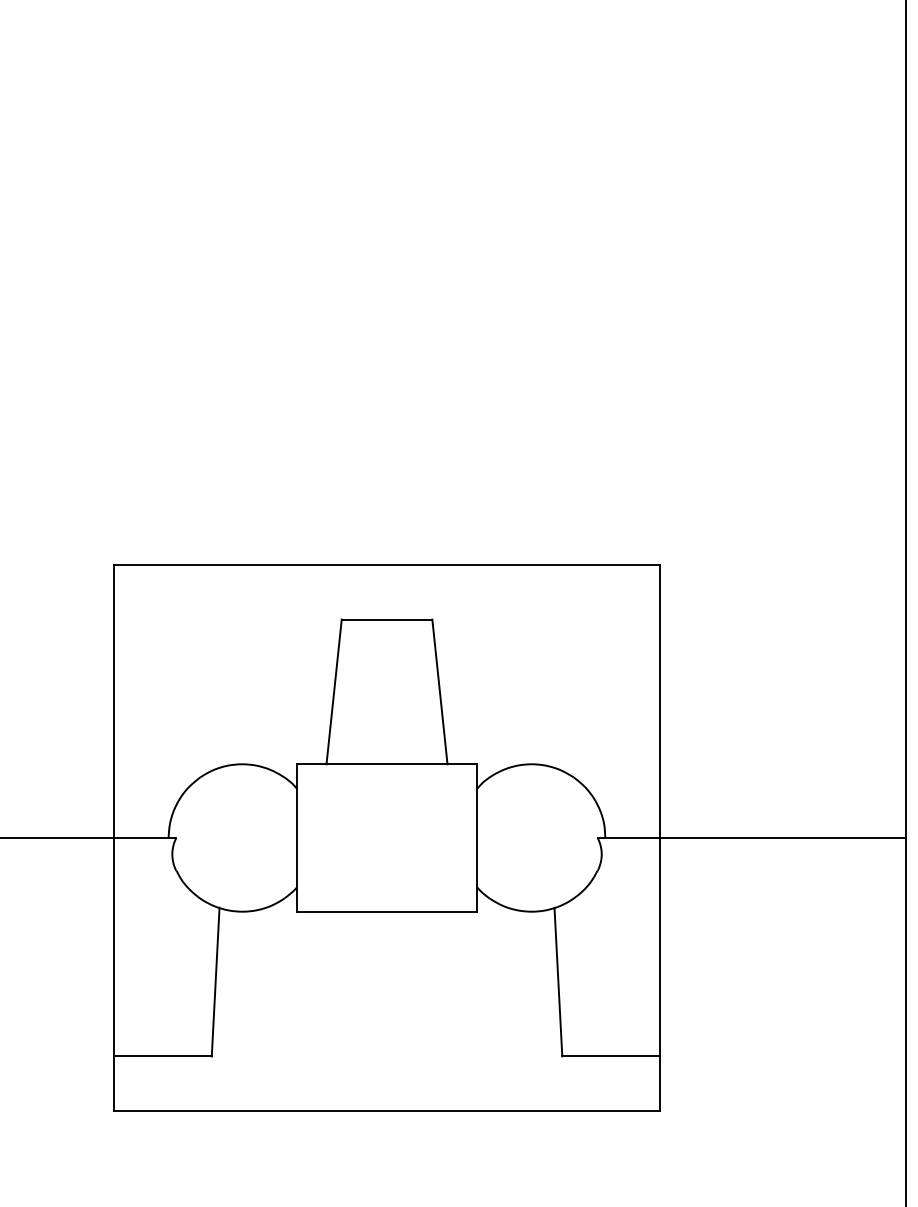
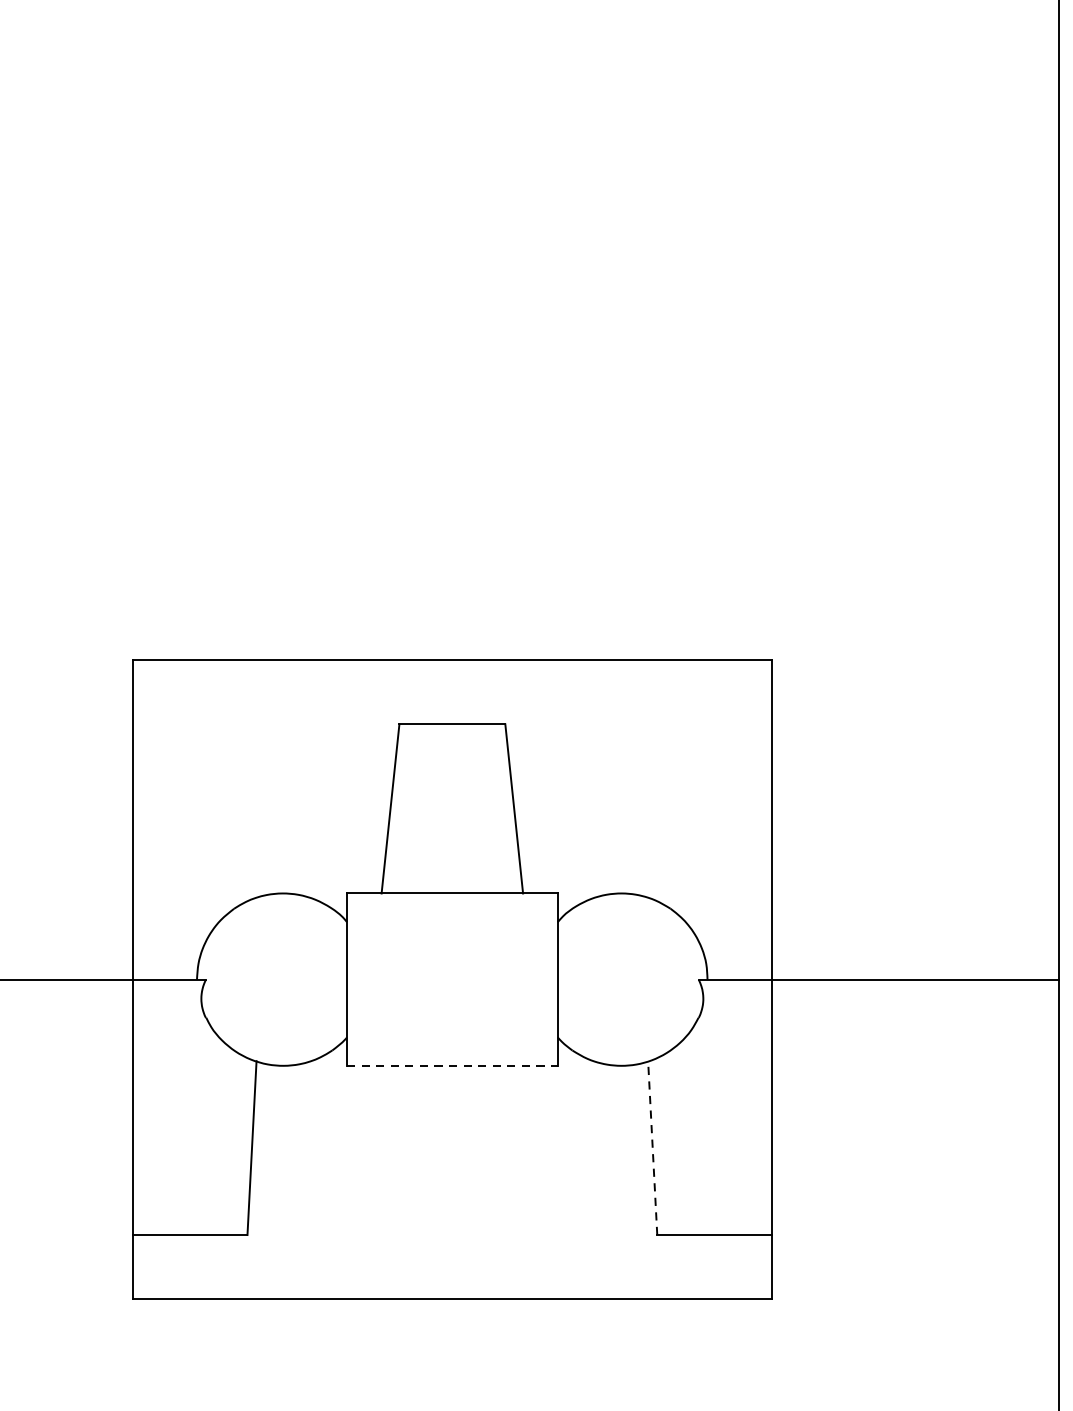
line: (387, 911) -> (452, 1065), solid -> dashed
line: (558, 981) -> (652, 1147), solid -> dashed

